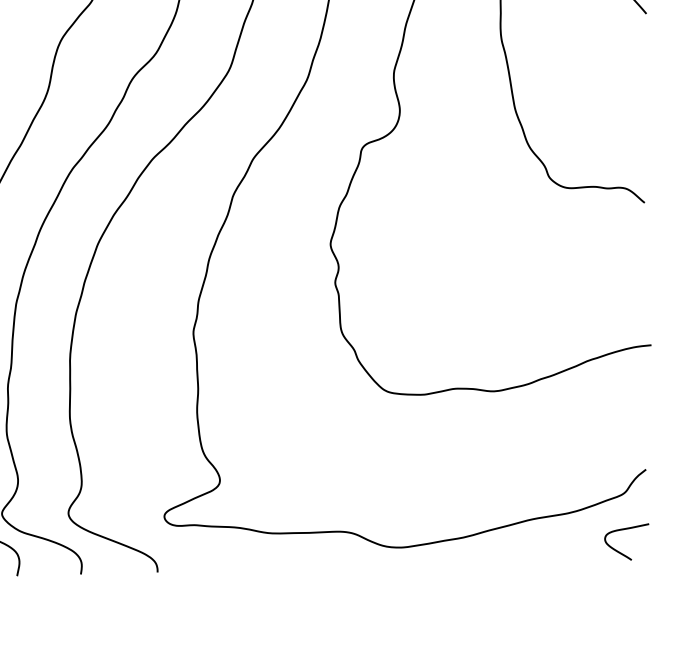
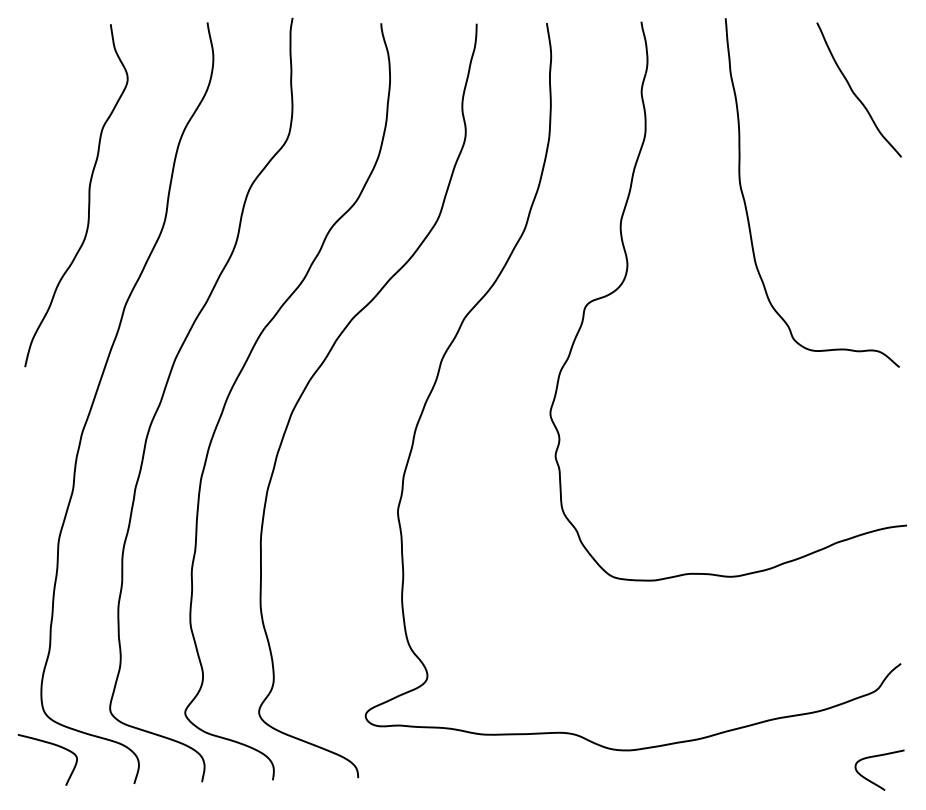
curve: (623, 530) -> (875, 757), moved

